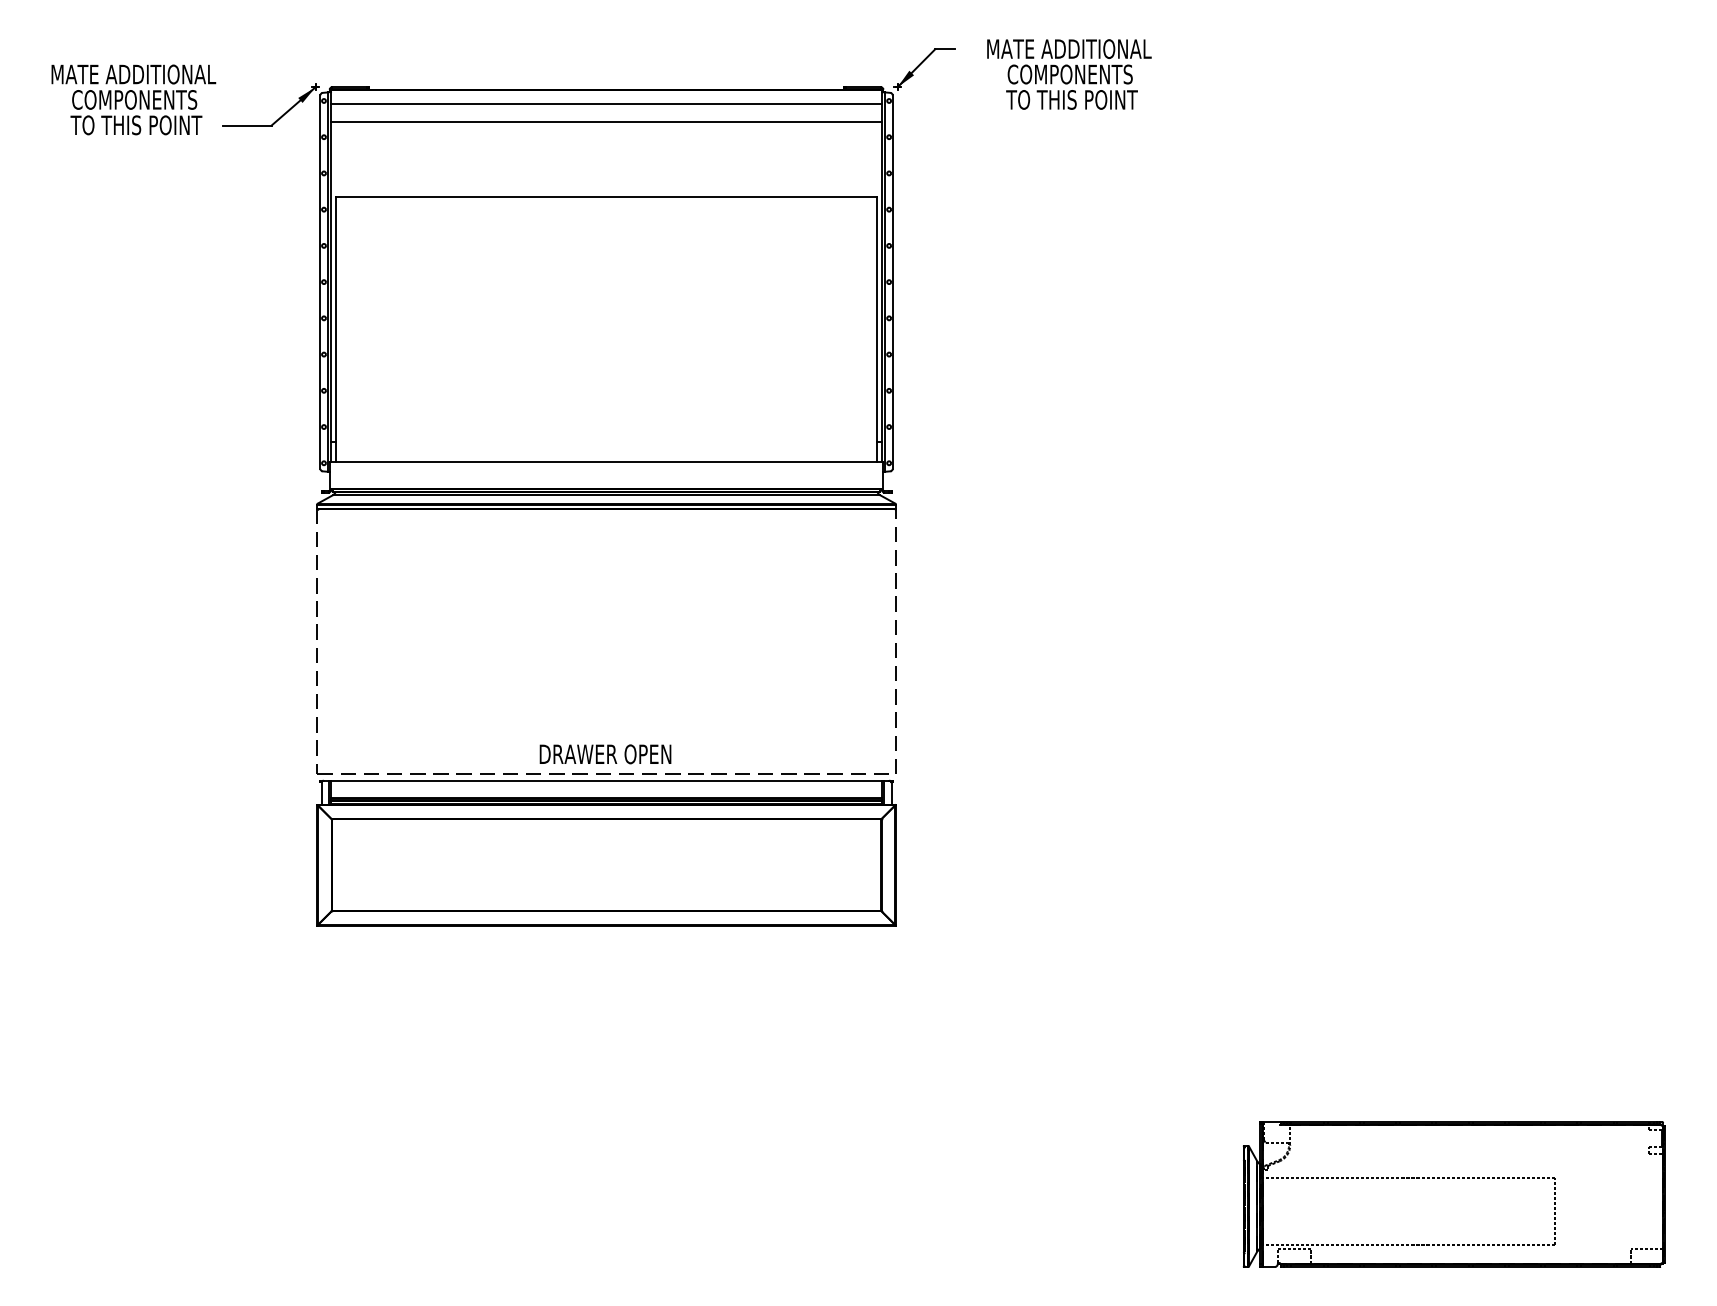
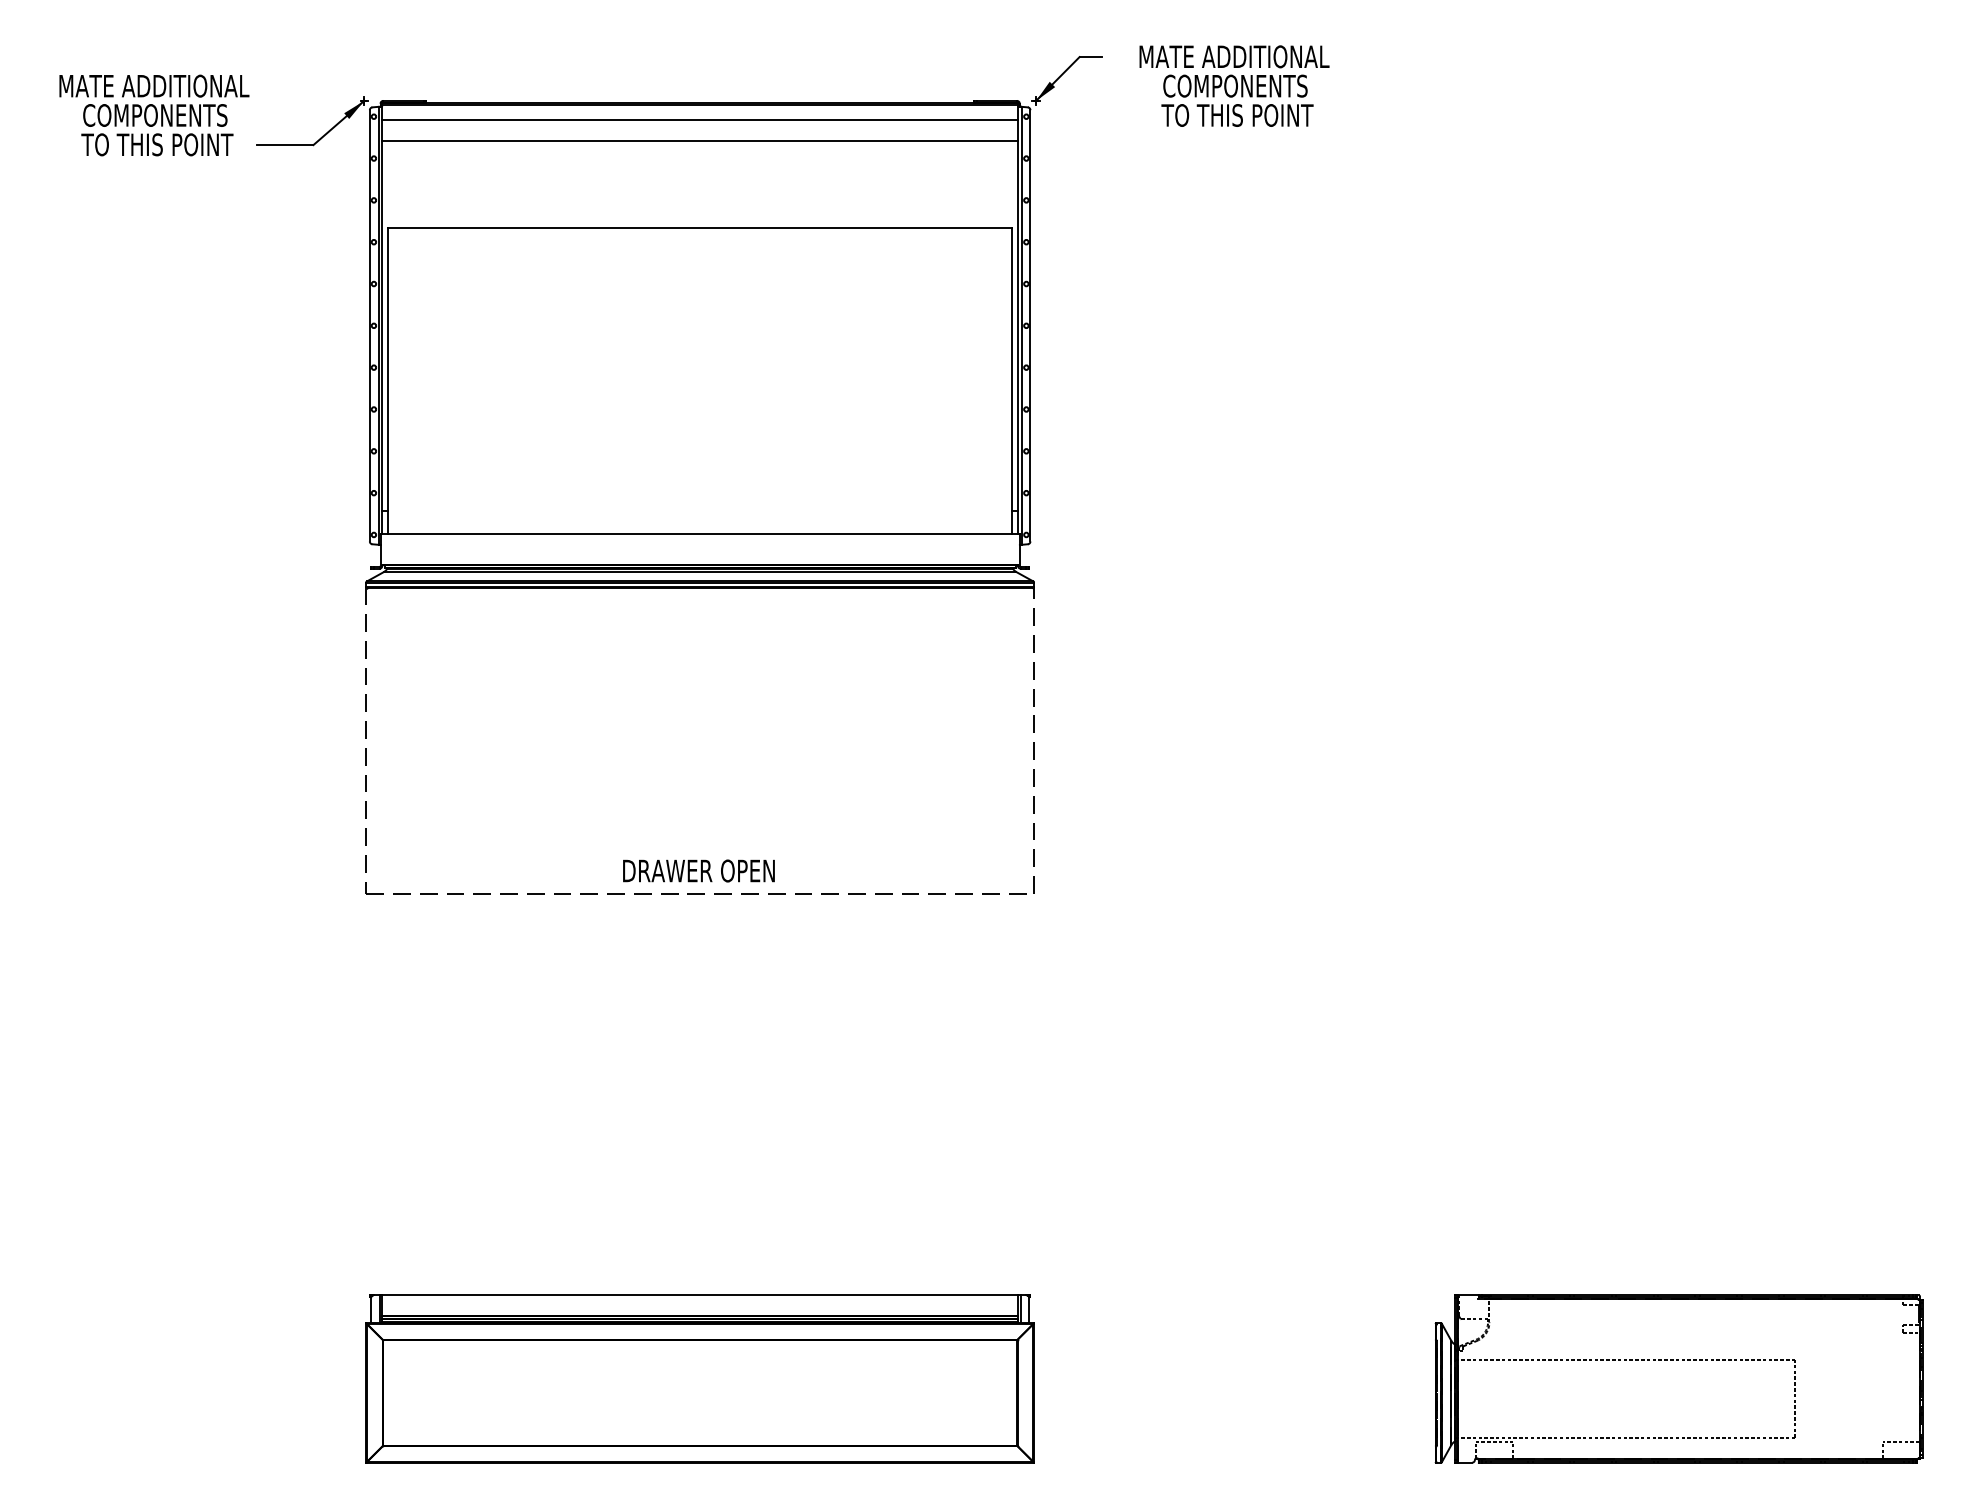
part: (606, 852) -> (699, 1378), moved

